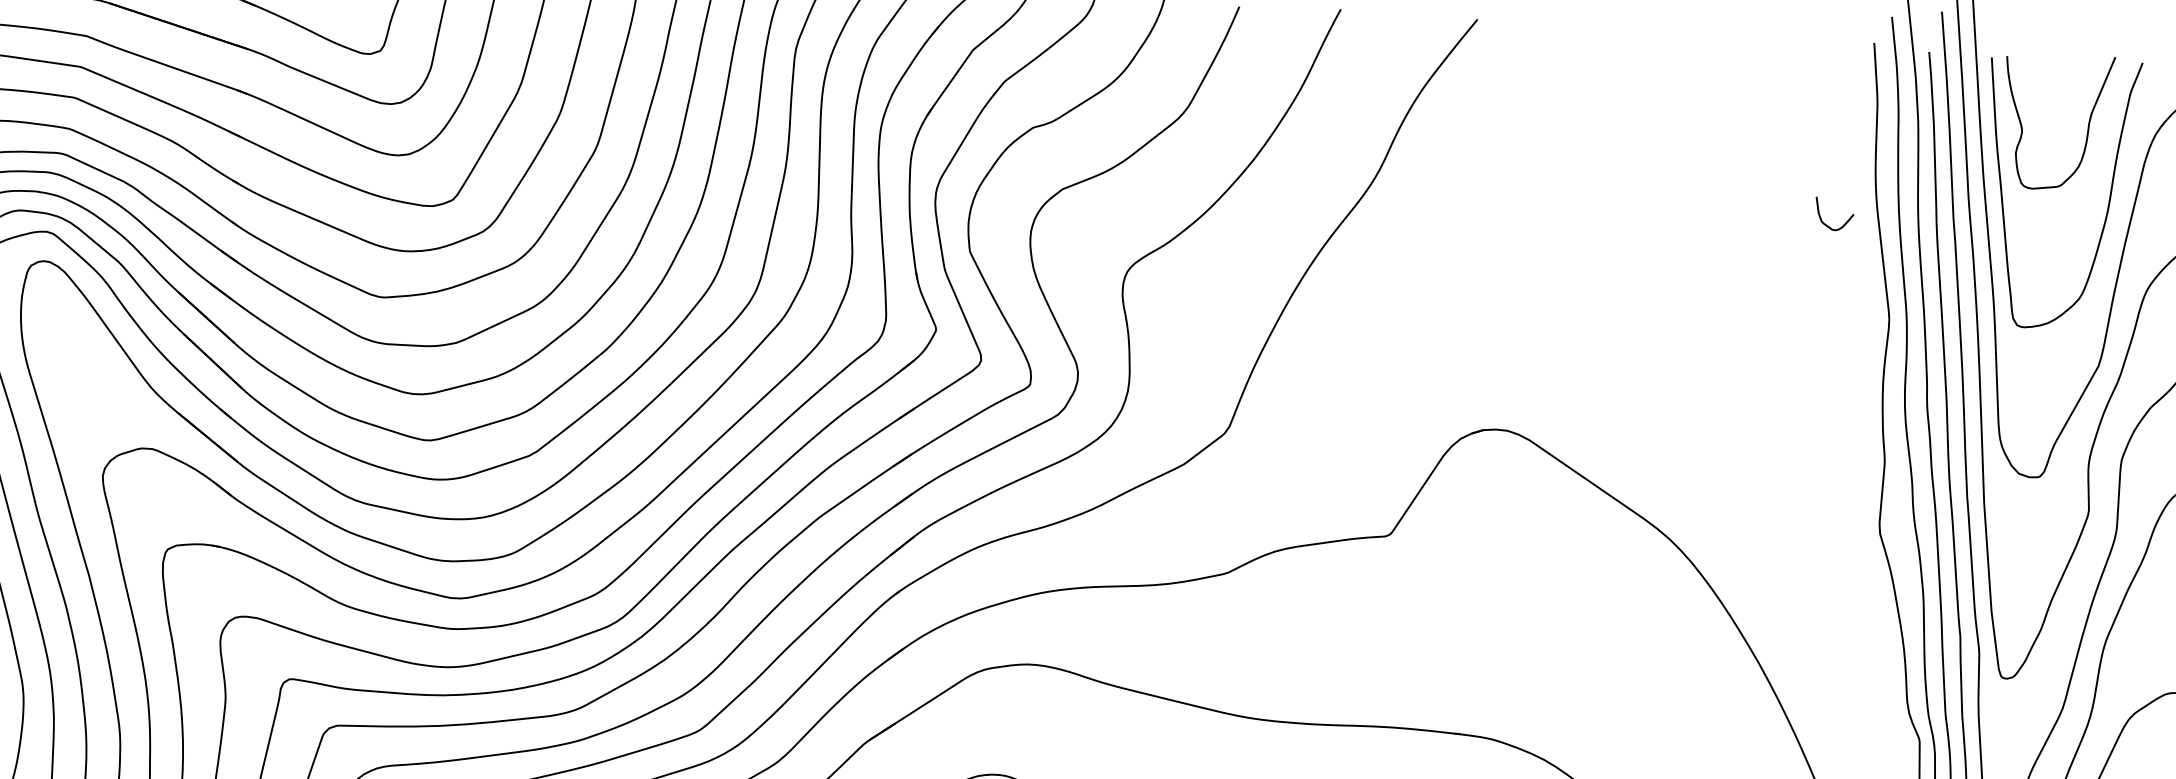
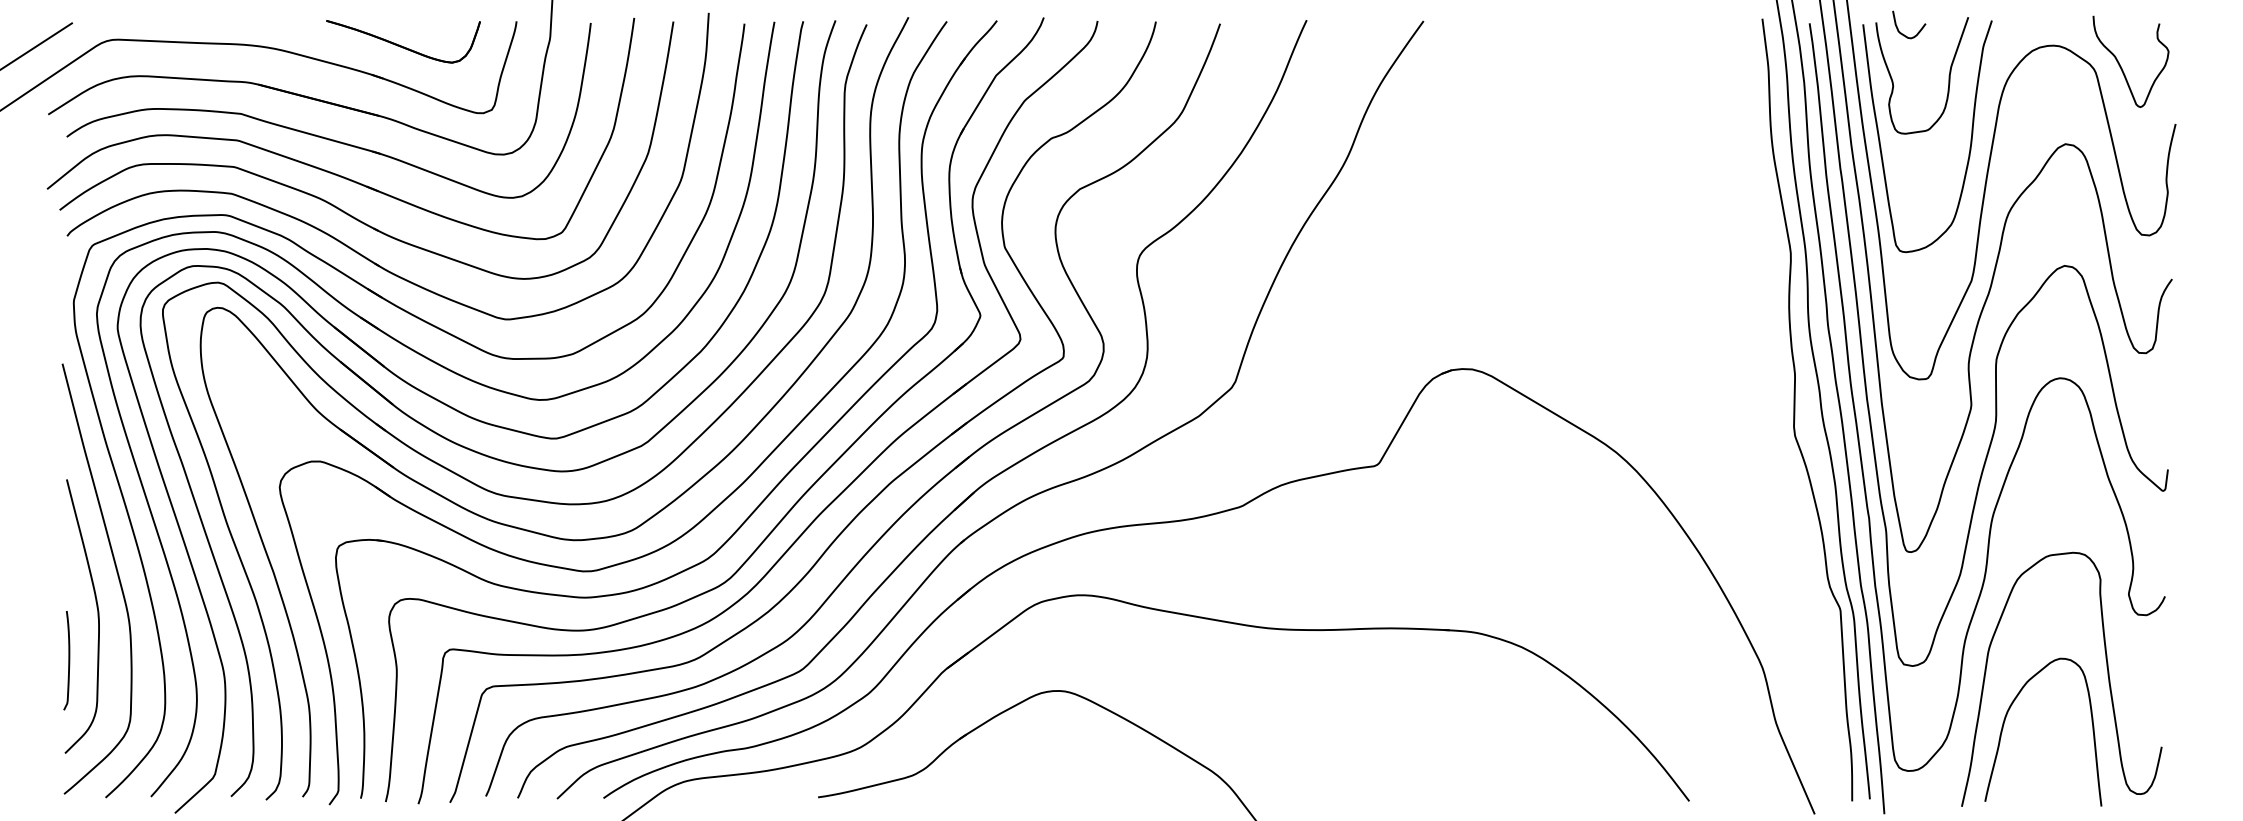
curve: (1828, 225) -> (1904, 34), moved

